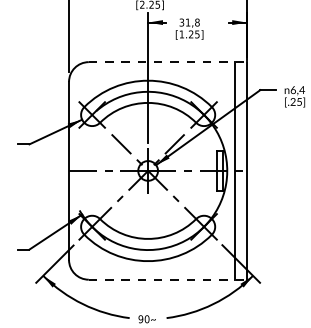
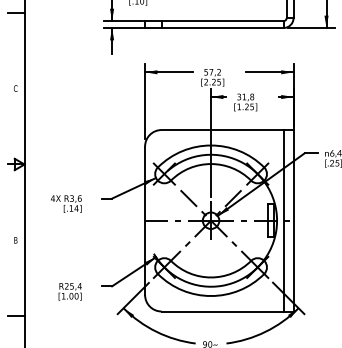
line: (167, 62) -> (227, 130), dashed -> solid
line: (167, 279) -> (227, 311), dashed -> solid

